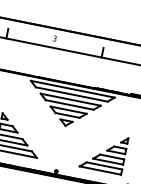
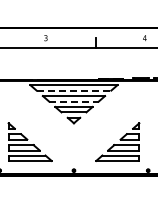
line: (72, 94) -> (74, 90), solid -> dashed
line: (69, 104) -> (73, 101), solid -> dashed

